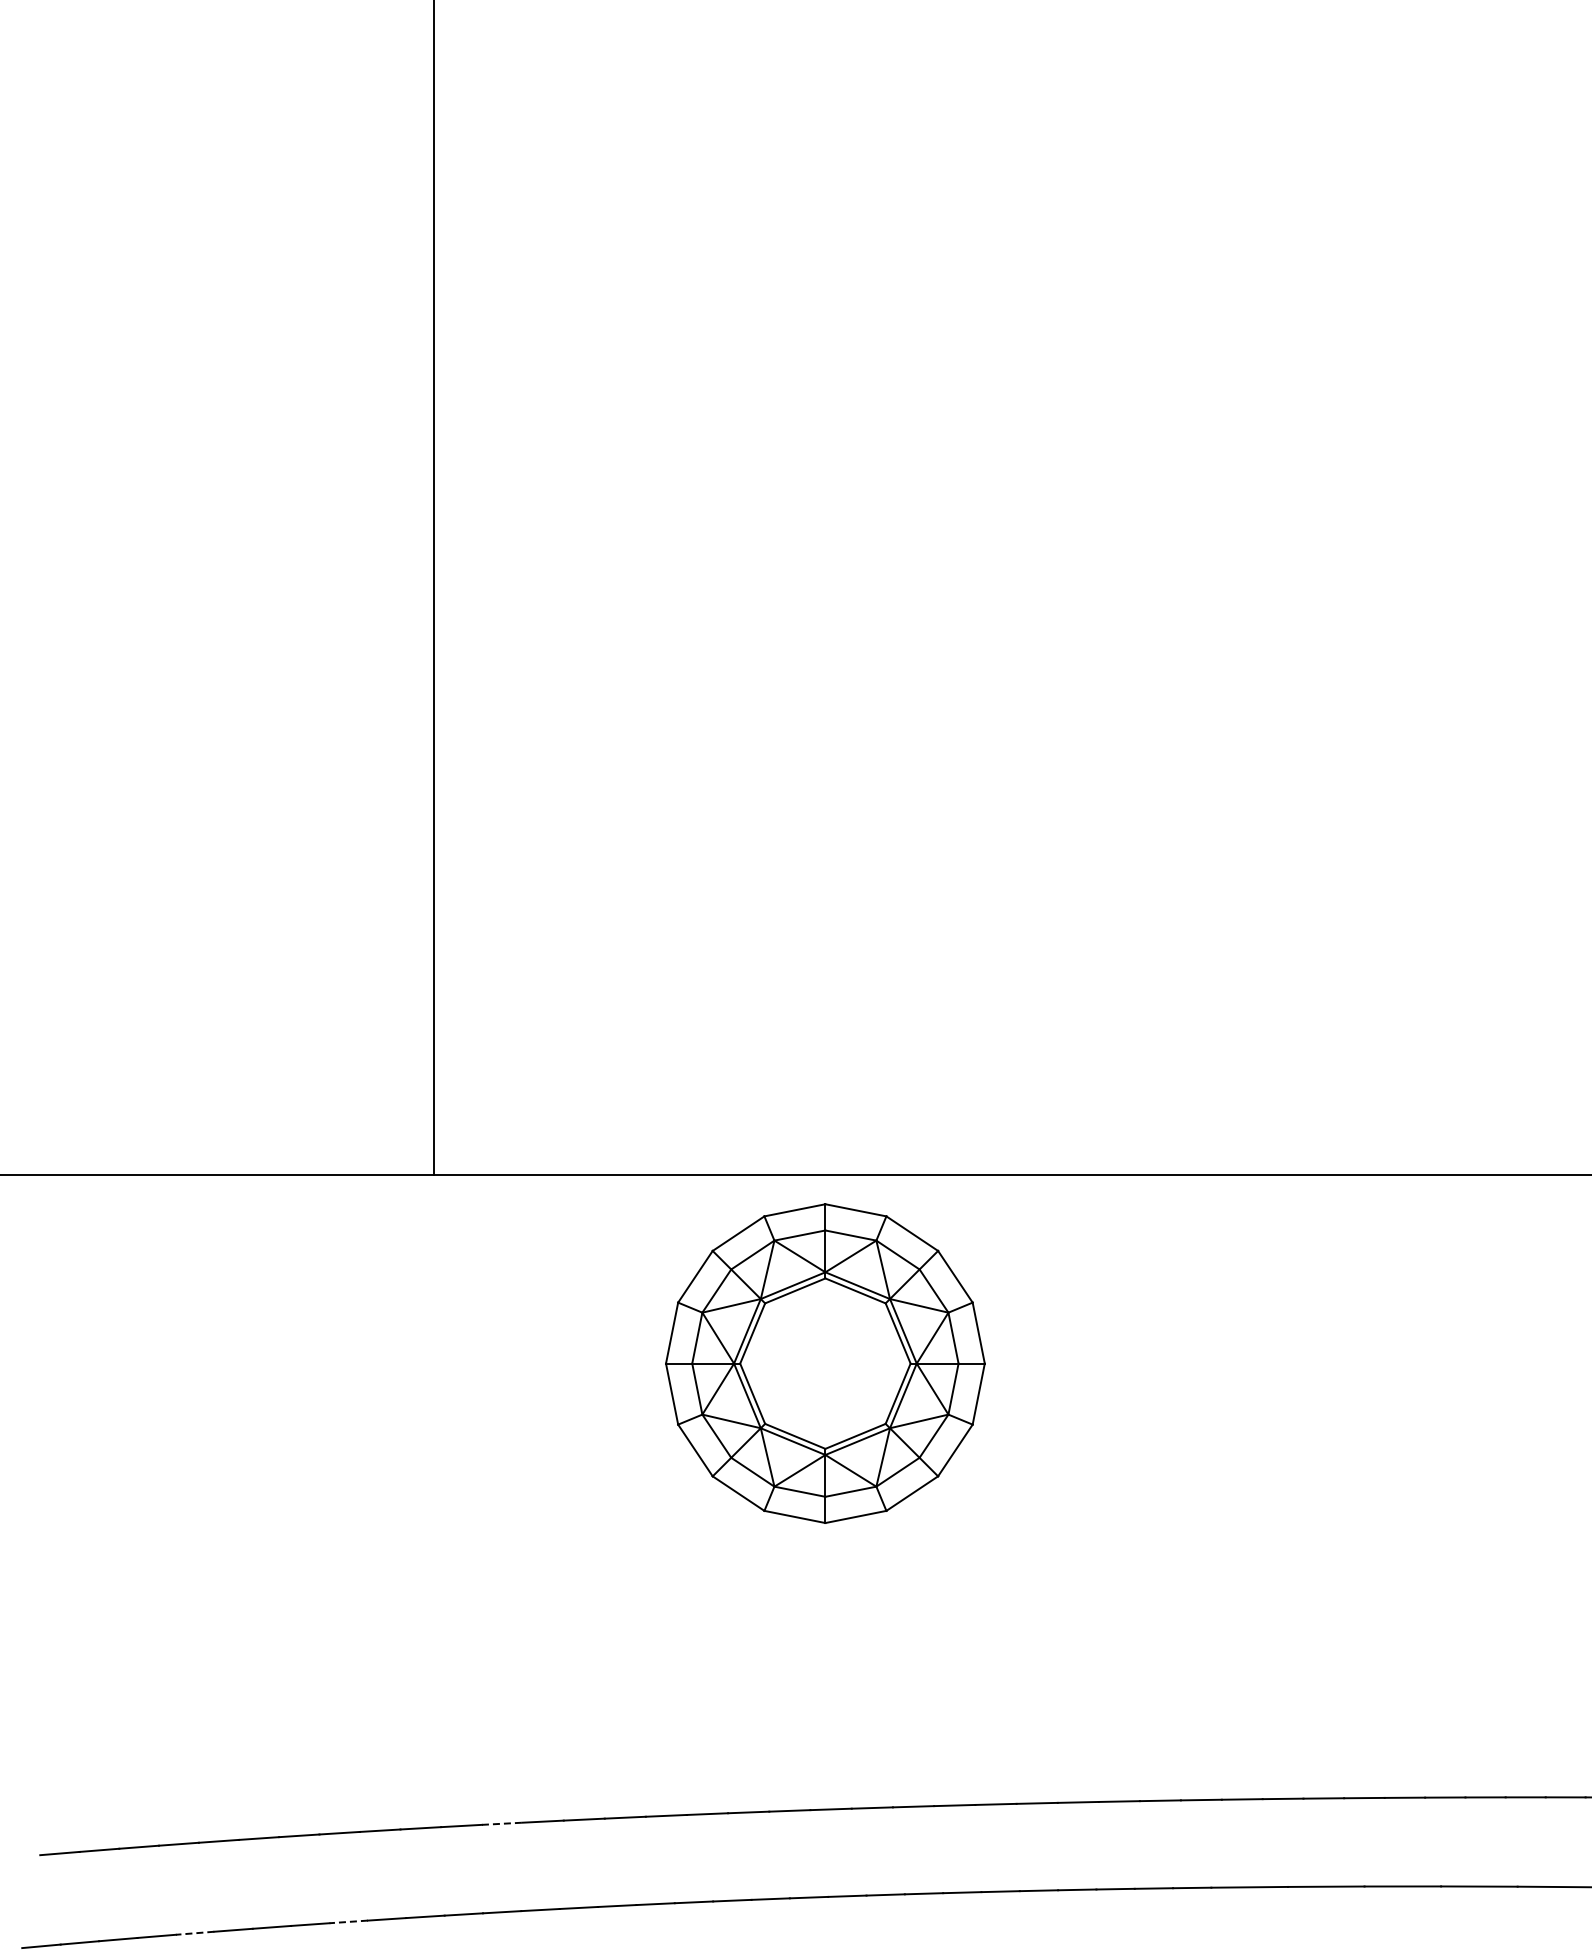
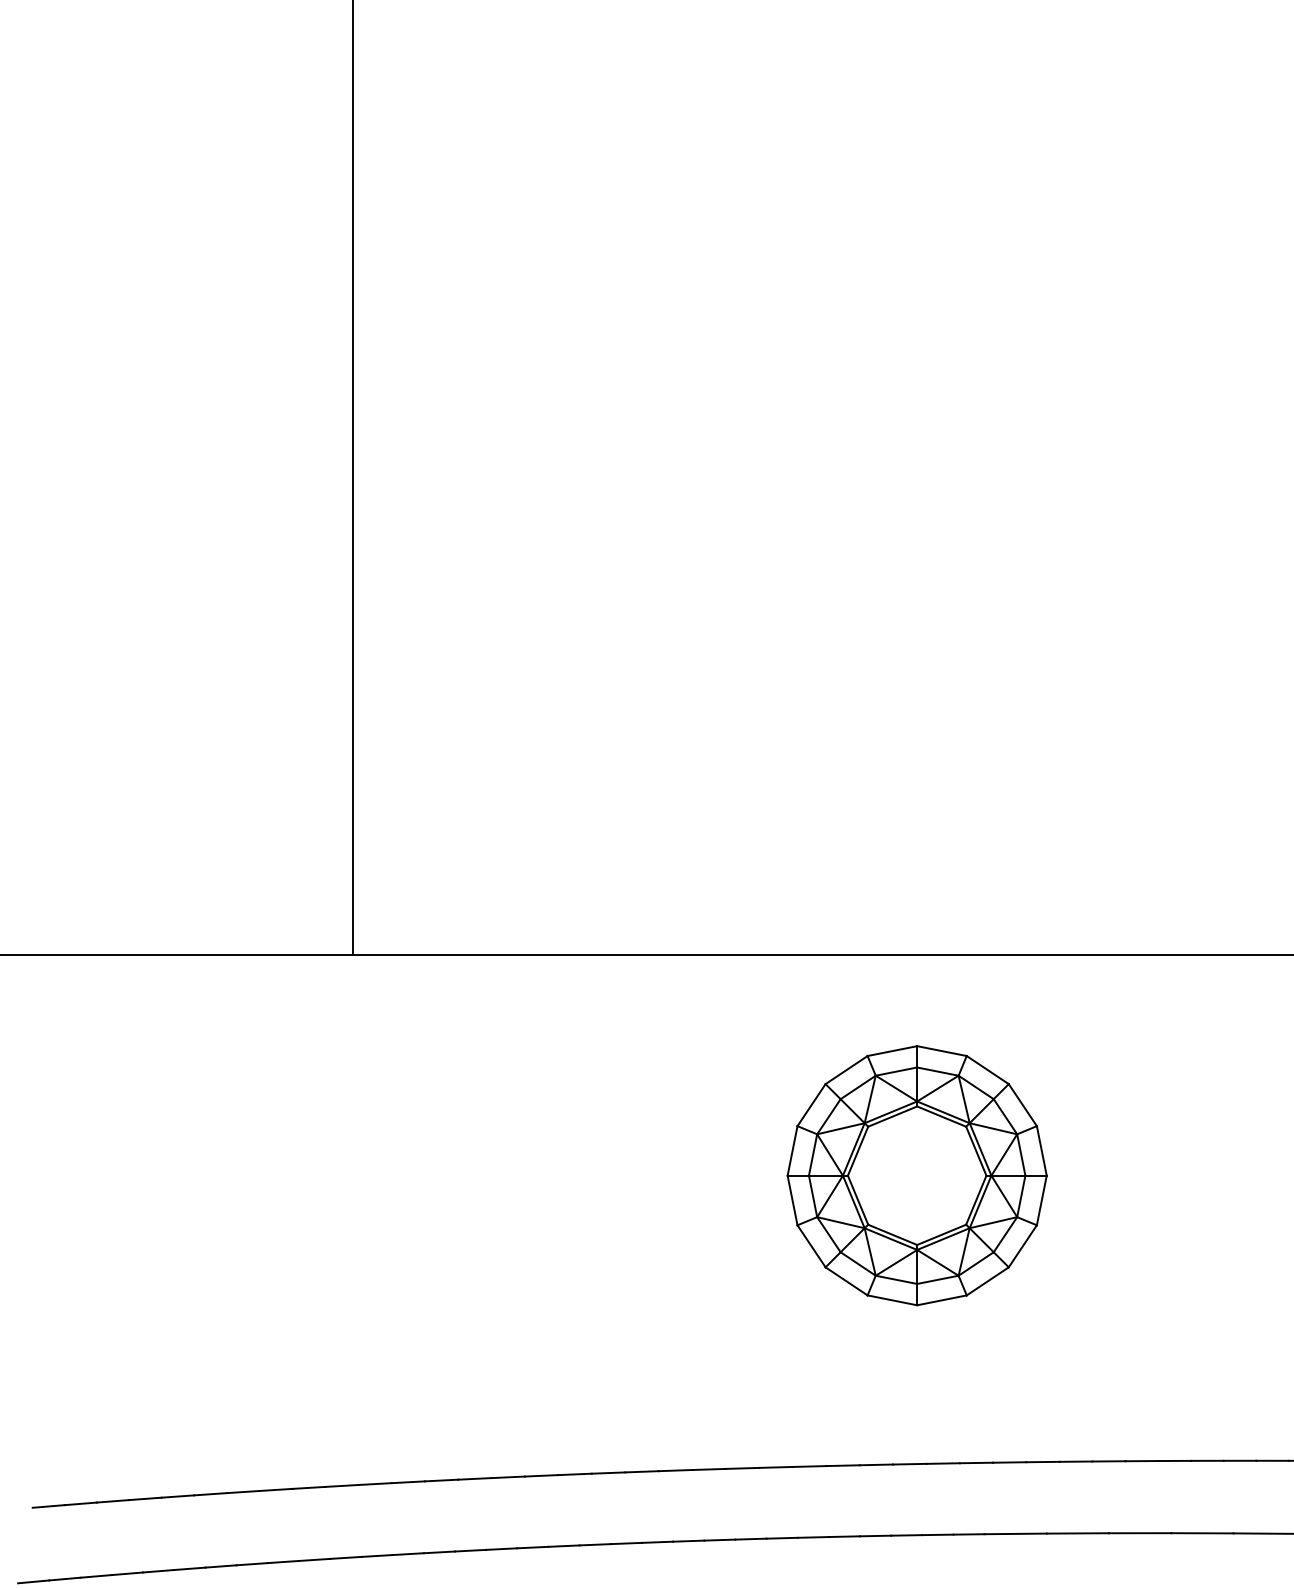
part: (825, 1363) -> (917, 1175), moved
line: (502, 1823) -> (408, 1482), dashed -> solid
line: (348, 1921) -> (283, 1561), dashed -> solid
line: (194, 1933) -> (158, 1571), dashed -> solid

